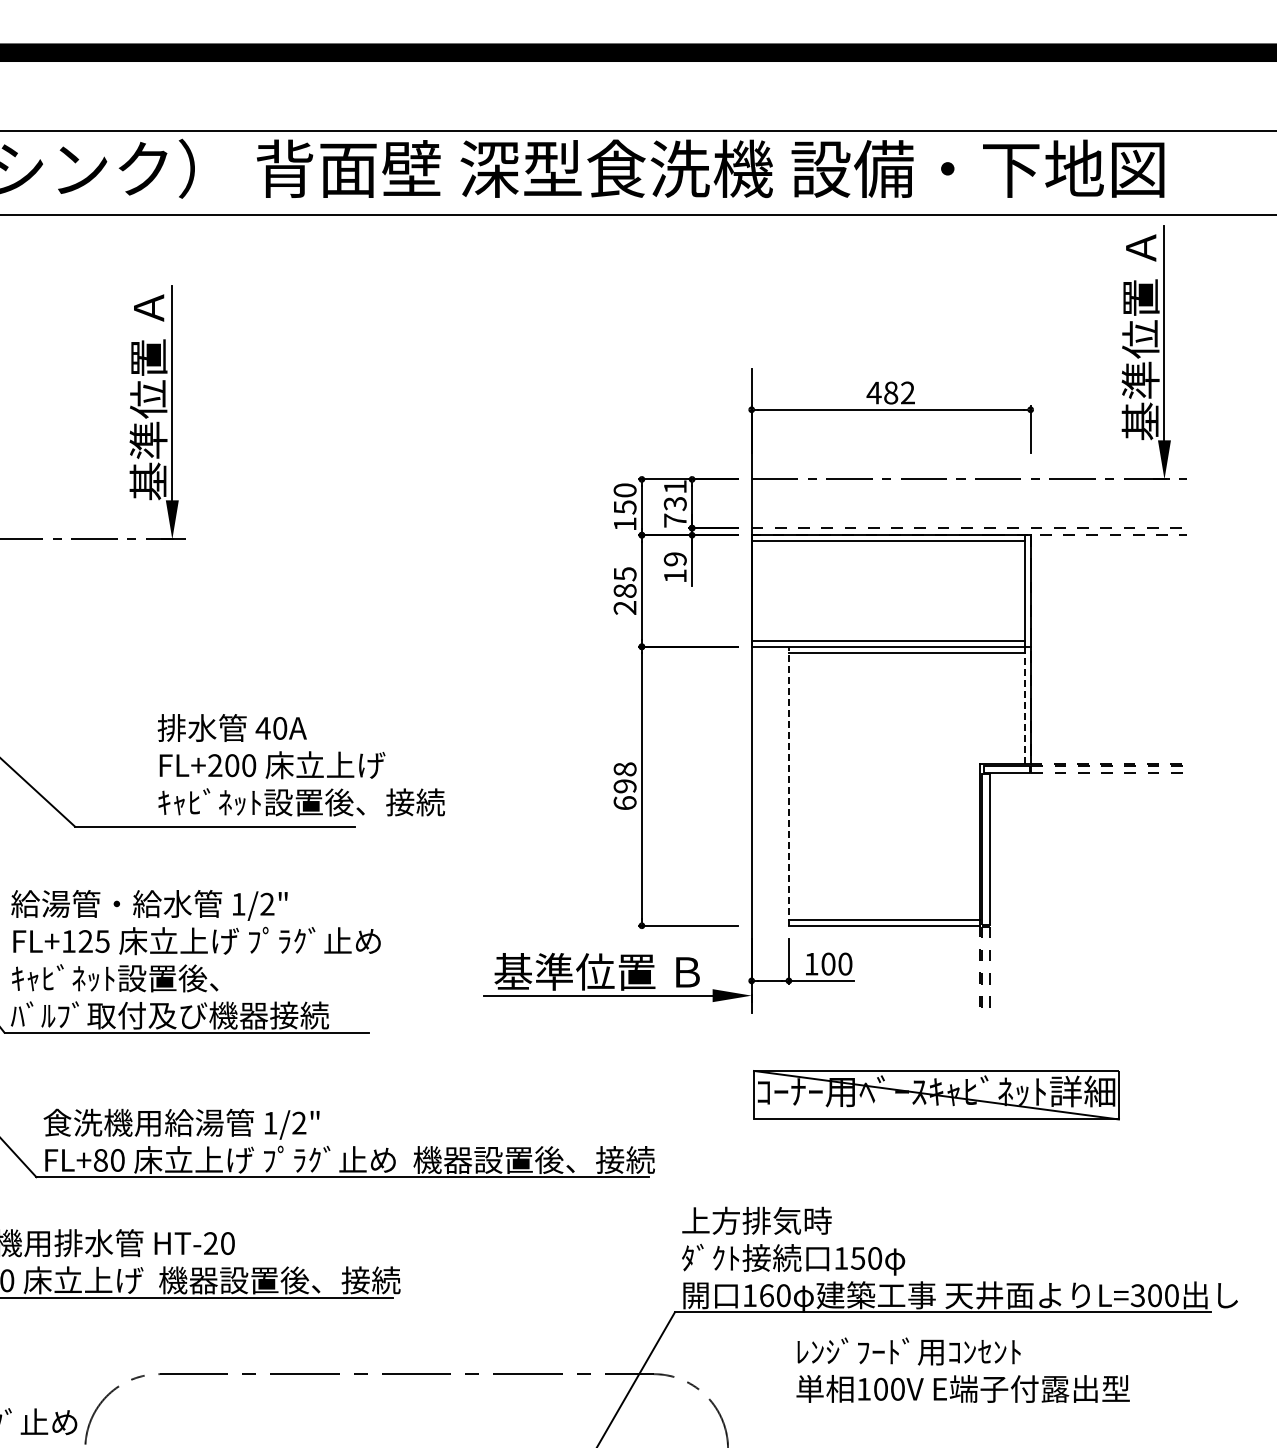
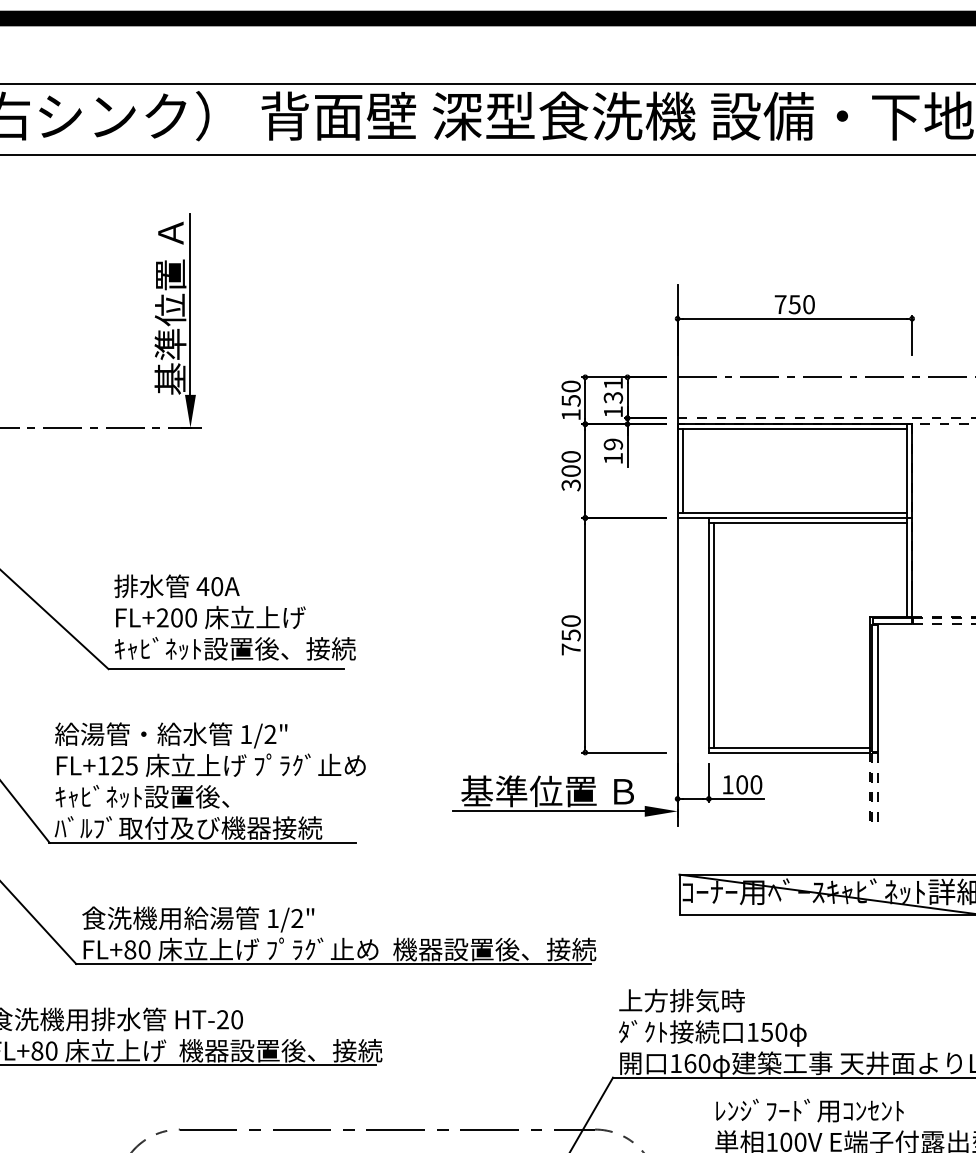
text: (890, 392) -> (794, 304), 482 -> 750
text: (675, 520) -> (613, 411), 731 -> 131
line: (758, 590) -> (683, 470), added
text: (624, 591) -> (570, 471), 285 -> 300
line: (1024, 705) -> (906, 567), dashed -> solid
text: (300, 765) -> (234, 617), moved
line: (788, 785) -> (708, 634), dashed -> solid
line: (794, 785) -> (713, 634), added
text: (624, 786) -> (570, 635), 698 -> 750

